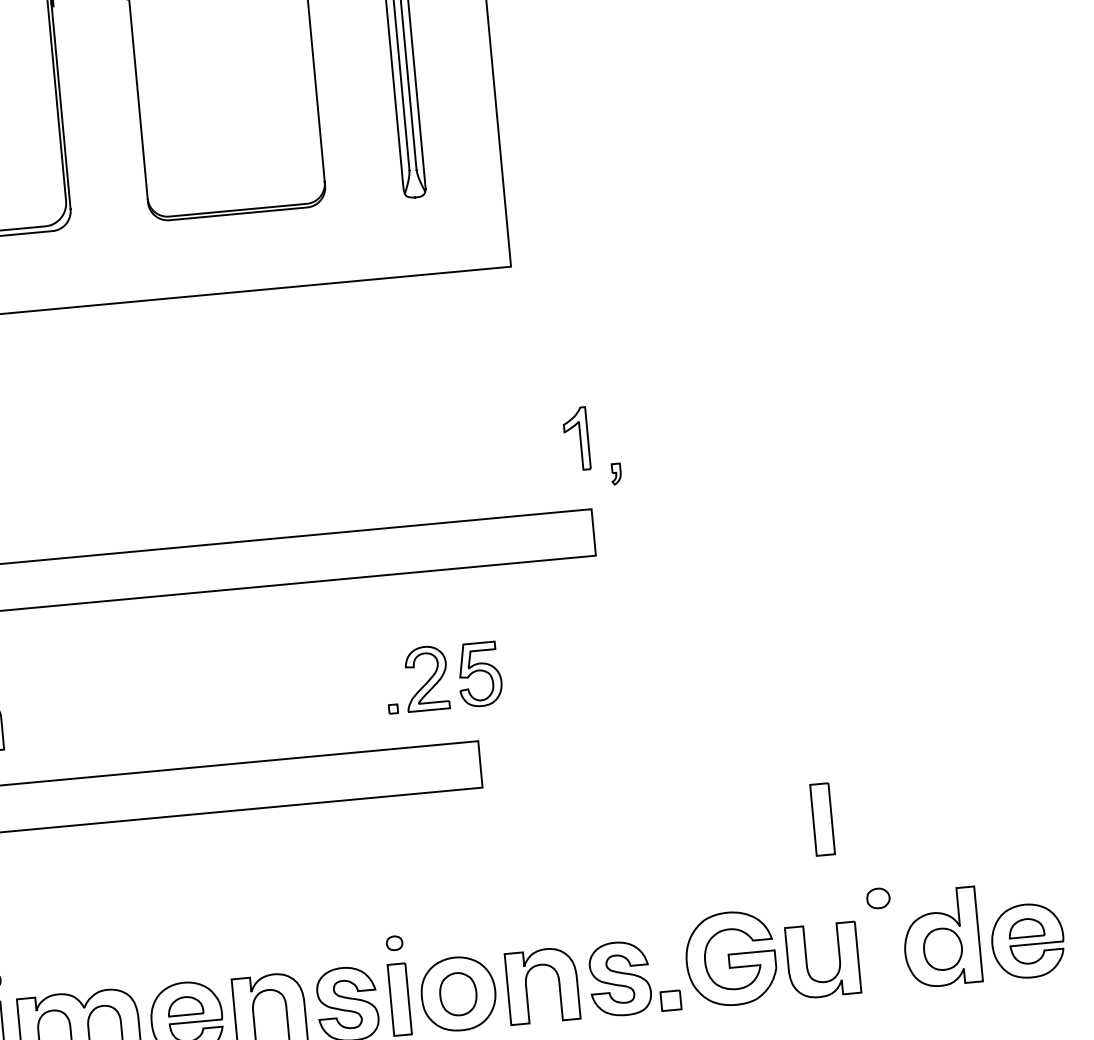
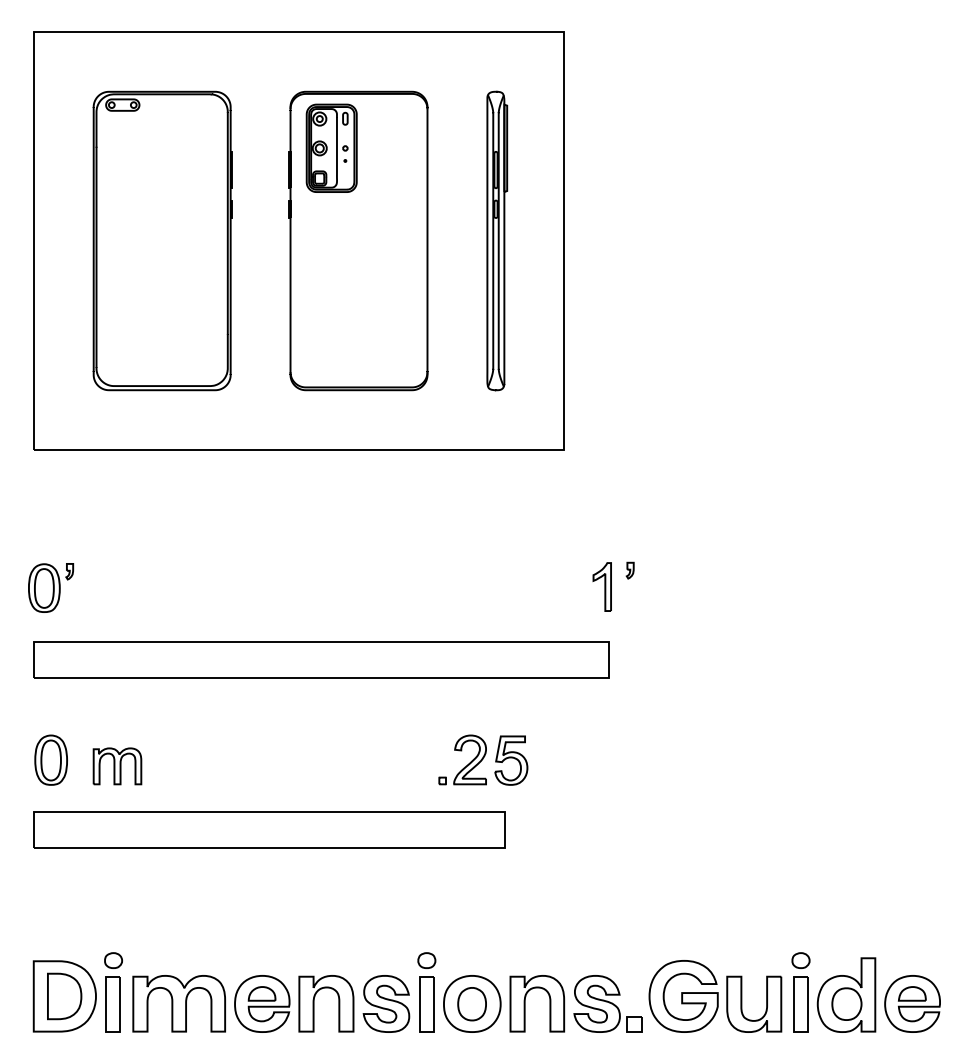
part: (615, 474) -> (629, 570), moved
part: (822, 820) -> (800, 1004), moved
part: (394, 943) -> (426, 960), size x1.43

